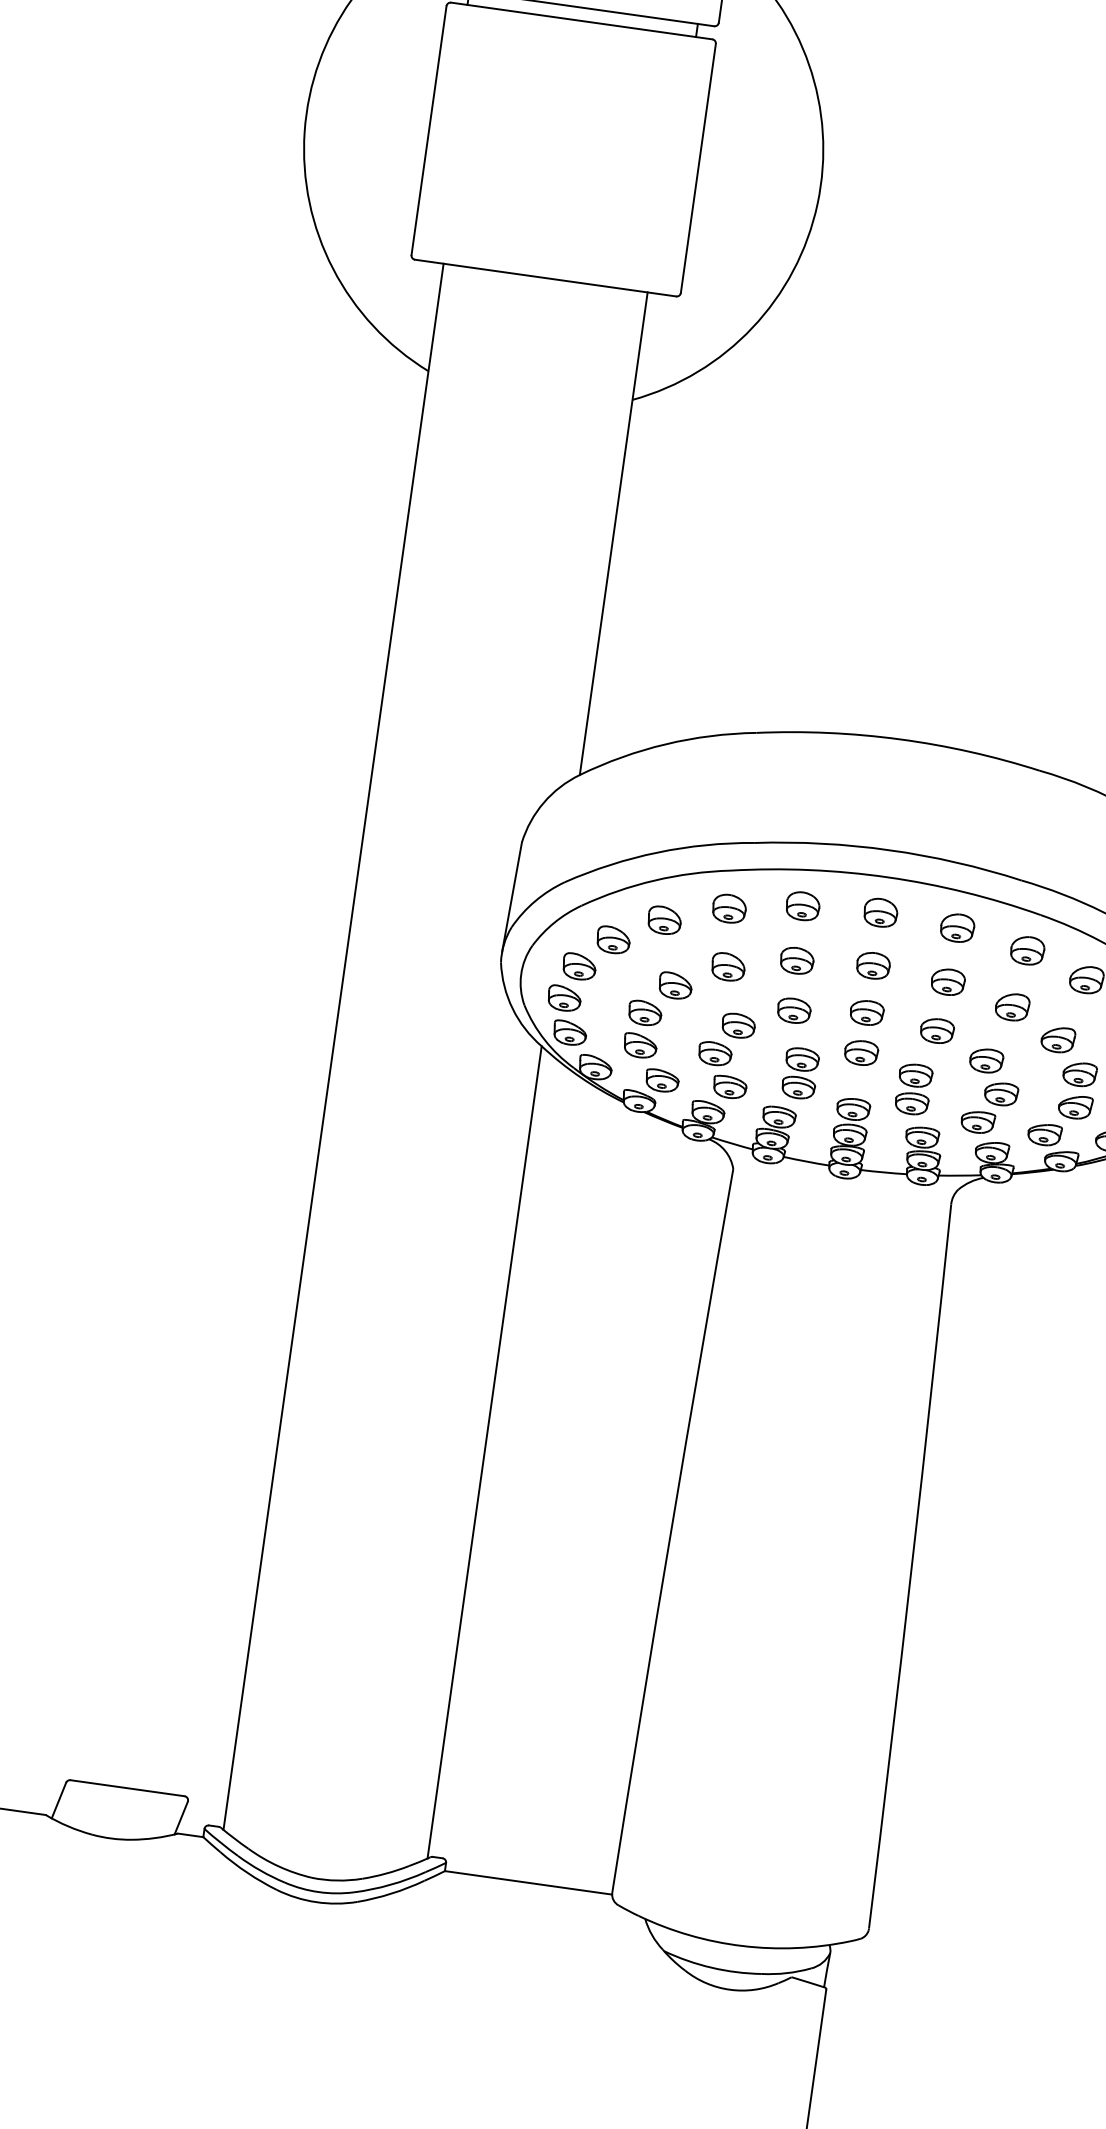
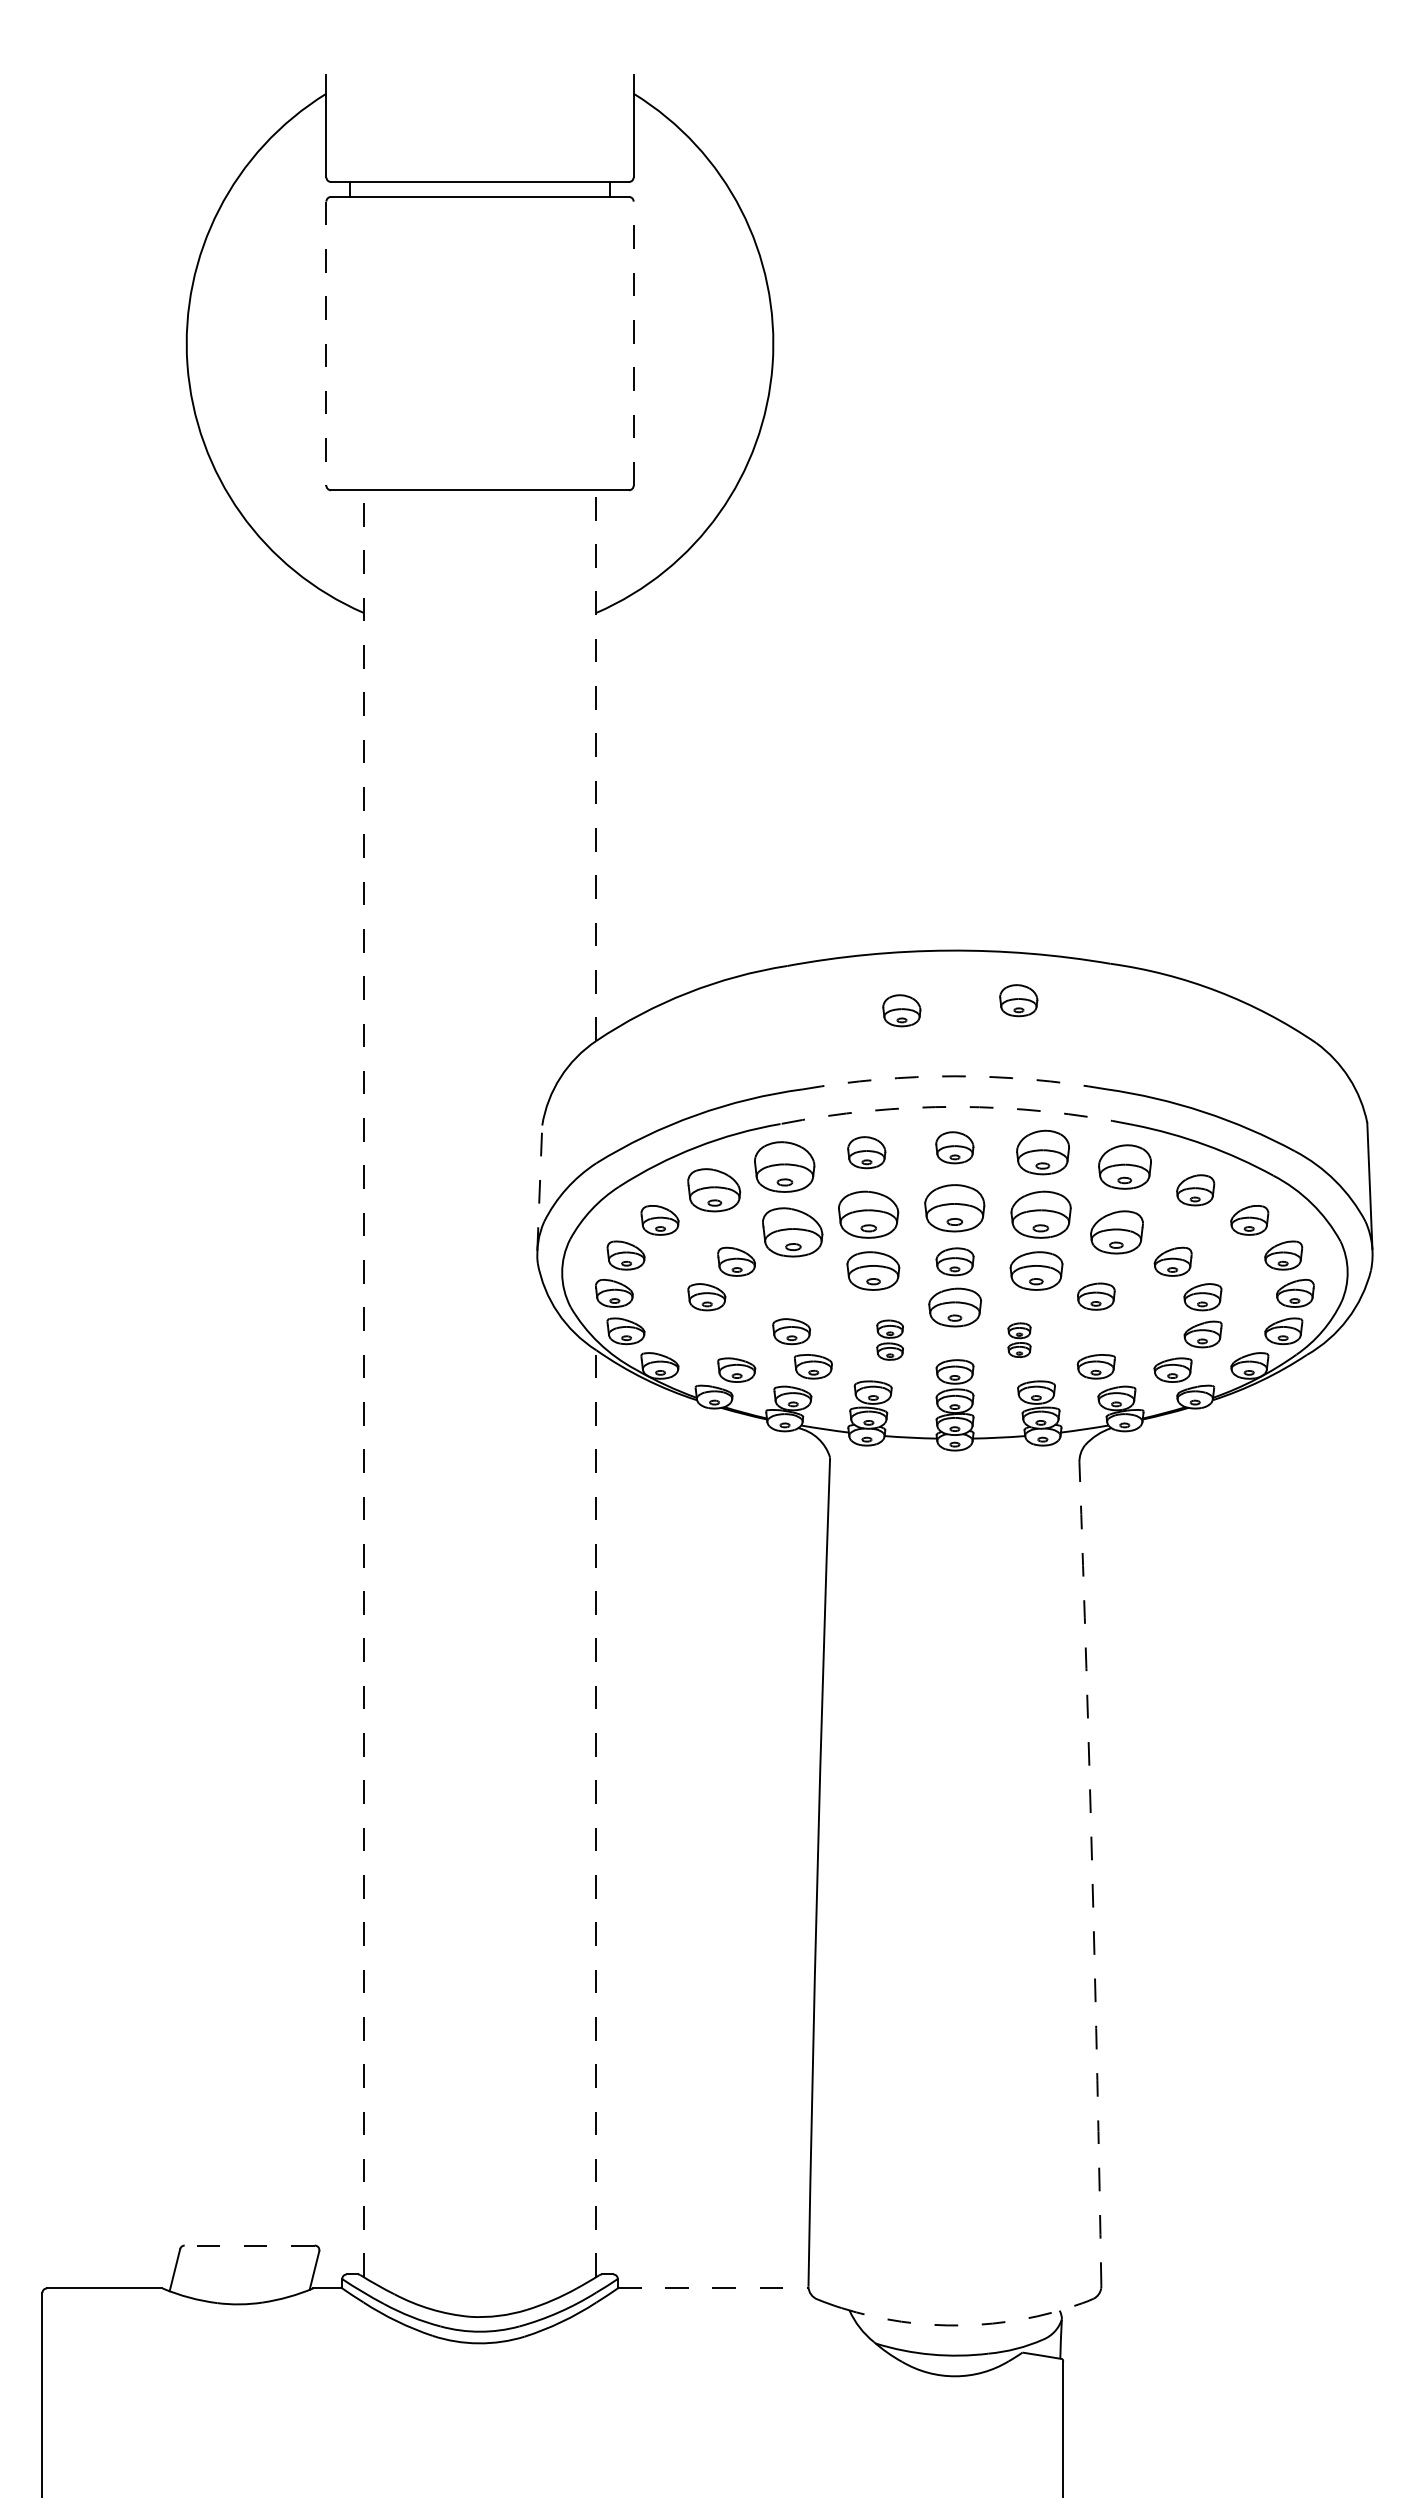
line: (429, 131) -> (326, 344), solid -> dashed
line: (698, 168) -> (633, 343), solid -> dashed
line: (613, 533) -> (596, 765), solid -> dashed
part: (850, 785) -> (901, 1010), added
part: (954, 791) -> (1018, 1000), added
arc: (889, 850) -> (954, 1076), solid -> dashed
arc: (888, 877) -> (957, 1106), solid -> dashed
line: (511, 897) -> (539, 1188), solid -> dashed
part: (729, 908) -> (784, 1166), size x1.6
part: (664, 920) -> (713, 1190), size x1.4
part: (957, 927) -> (1042, 1152), size x1.4
part: (1027, 950) -> (1124, 1166), size x1.4
part: (796, 960) -> (868, 1214), size x1.6
part: (873, 965) -> (954, 1207), size x1.6
part: (728, 967) -> (792, 1232), size x1.6
part: (947, 981) -> (1040, 1214), size x1.6
part: (1012, 1007) -> (1116, 1232), size x1.4
part: (793, 1010) -> (872, 1270), size x1.4
part: (738, 1025) -> (813, 1296), removed
part: (937, 1030) -> (1036, 1270), size x1.4
part: (640, 1045) -> (706, 1334), removed
line: (333, 1046) -> (363, 1383), solid -> dashed
part: (860, 1052) -> (954, 1307), size x1.4
part: (799, 1073) -> (889, 1340), size x0.7
part: (913, 1089) -> (1019, 1340), size x0.6
part: (1000, 1093) -> (1117, 1331), removed
line: (484, 1452) -> (596, 1813), solid -> dashed
arc: (911, 1566) -> (1092, 1874), solid -> dashed
line: (127, 1788) -> (249, 2245), solid -> dashed
line: (528, 1882) -> (713, 2288), solid -> dashed
arc: (742, 1946) -> (962, 2325), solid -> dashed

